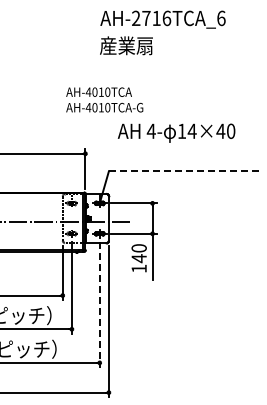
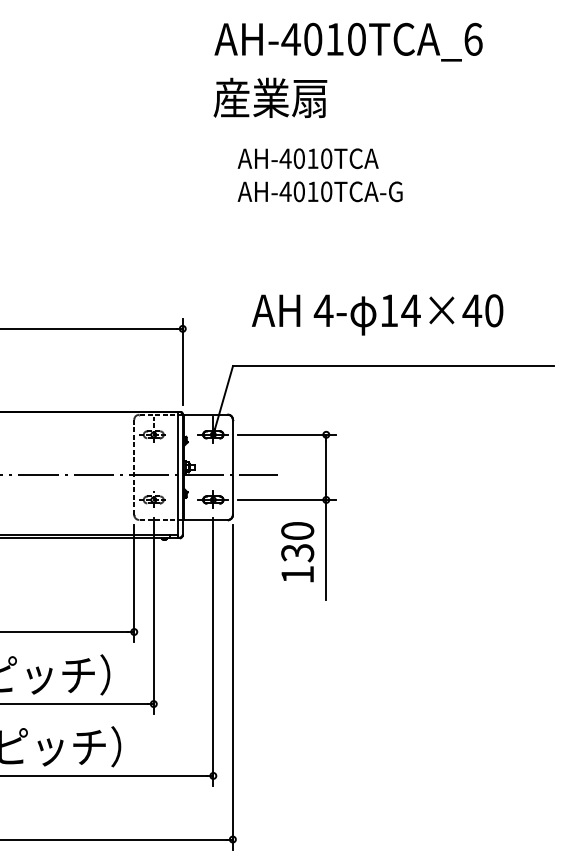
text: (151, 18) -> (323, 39), AH-2716TCA_6 -> AH-4010TCA_6
text: (104, 99) -> (319, 174), moved
text: (176, 132) -> (377, 313), moved
line: (183, 171) -> (392, 366), dashed -> solid
text: (138, 258) -> (296, 552), 140 -> 130
line: (99, 305) -> (212, 653), dashed -> solid

